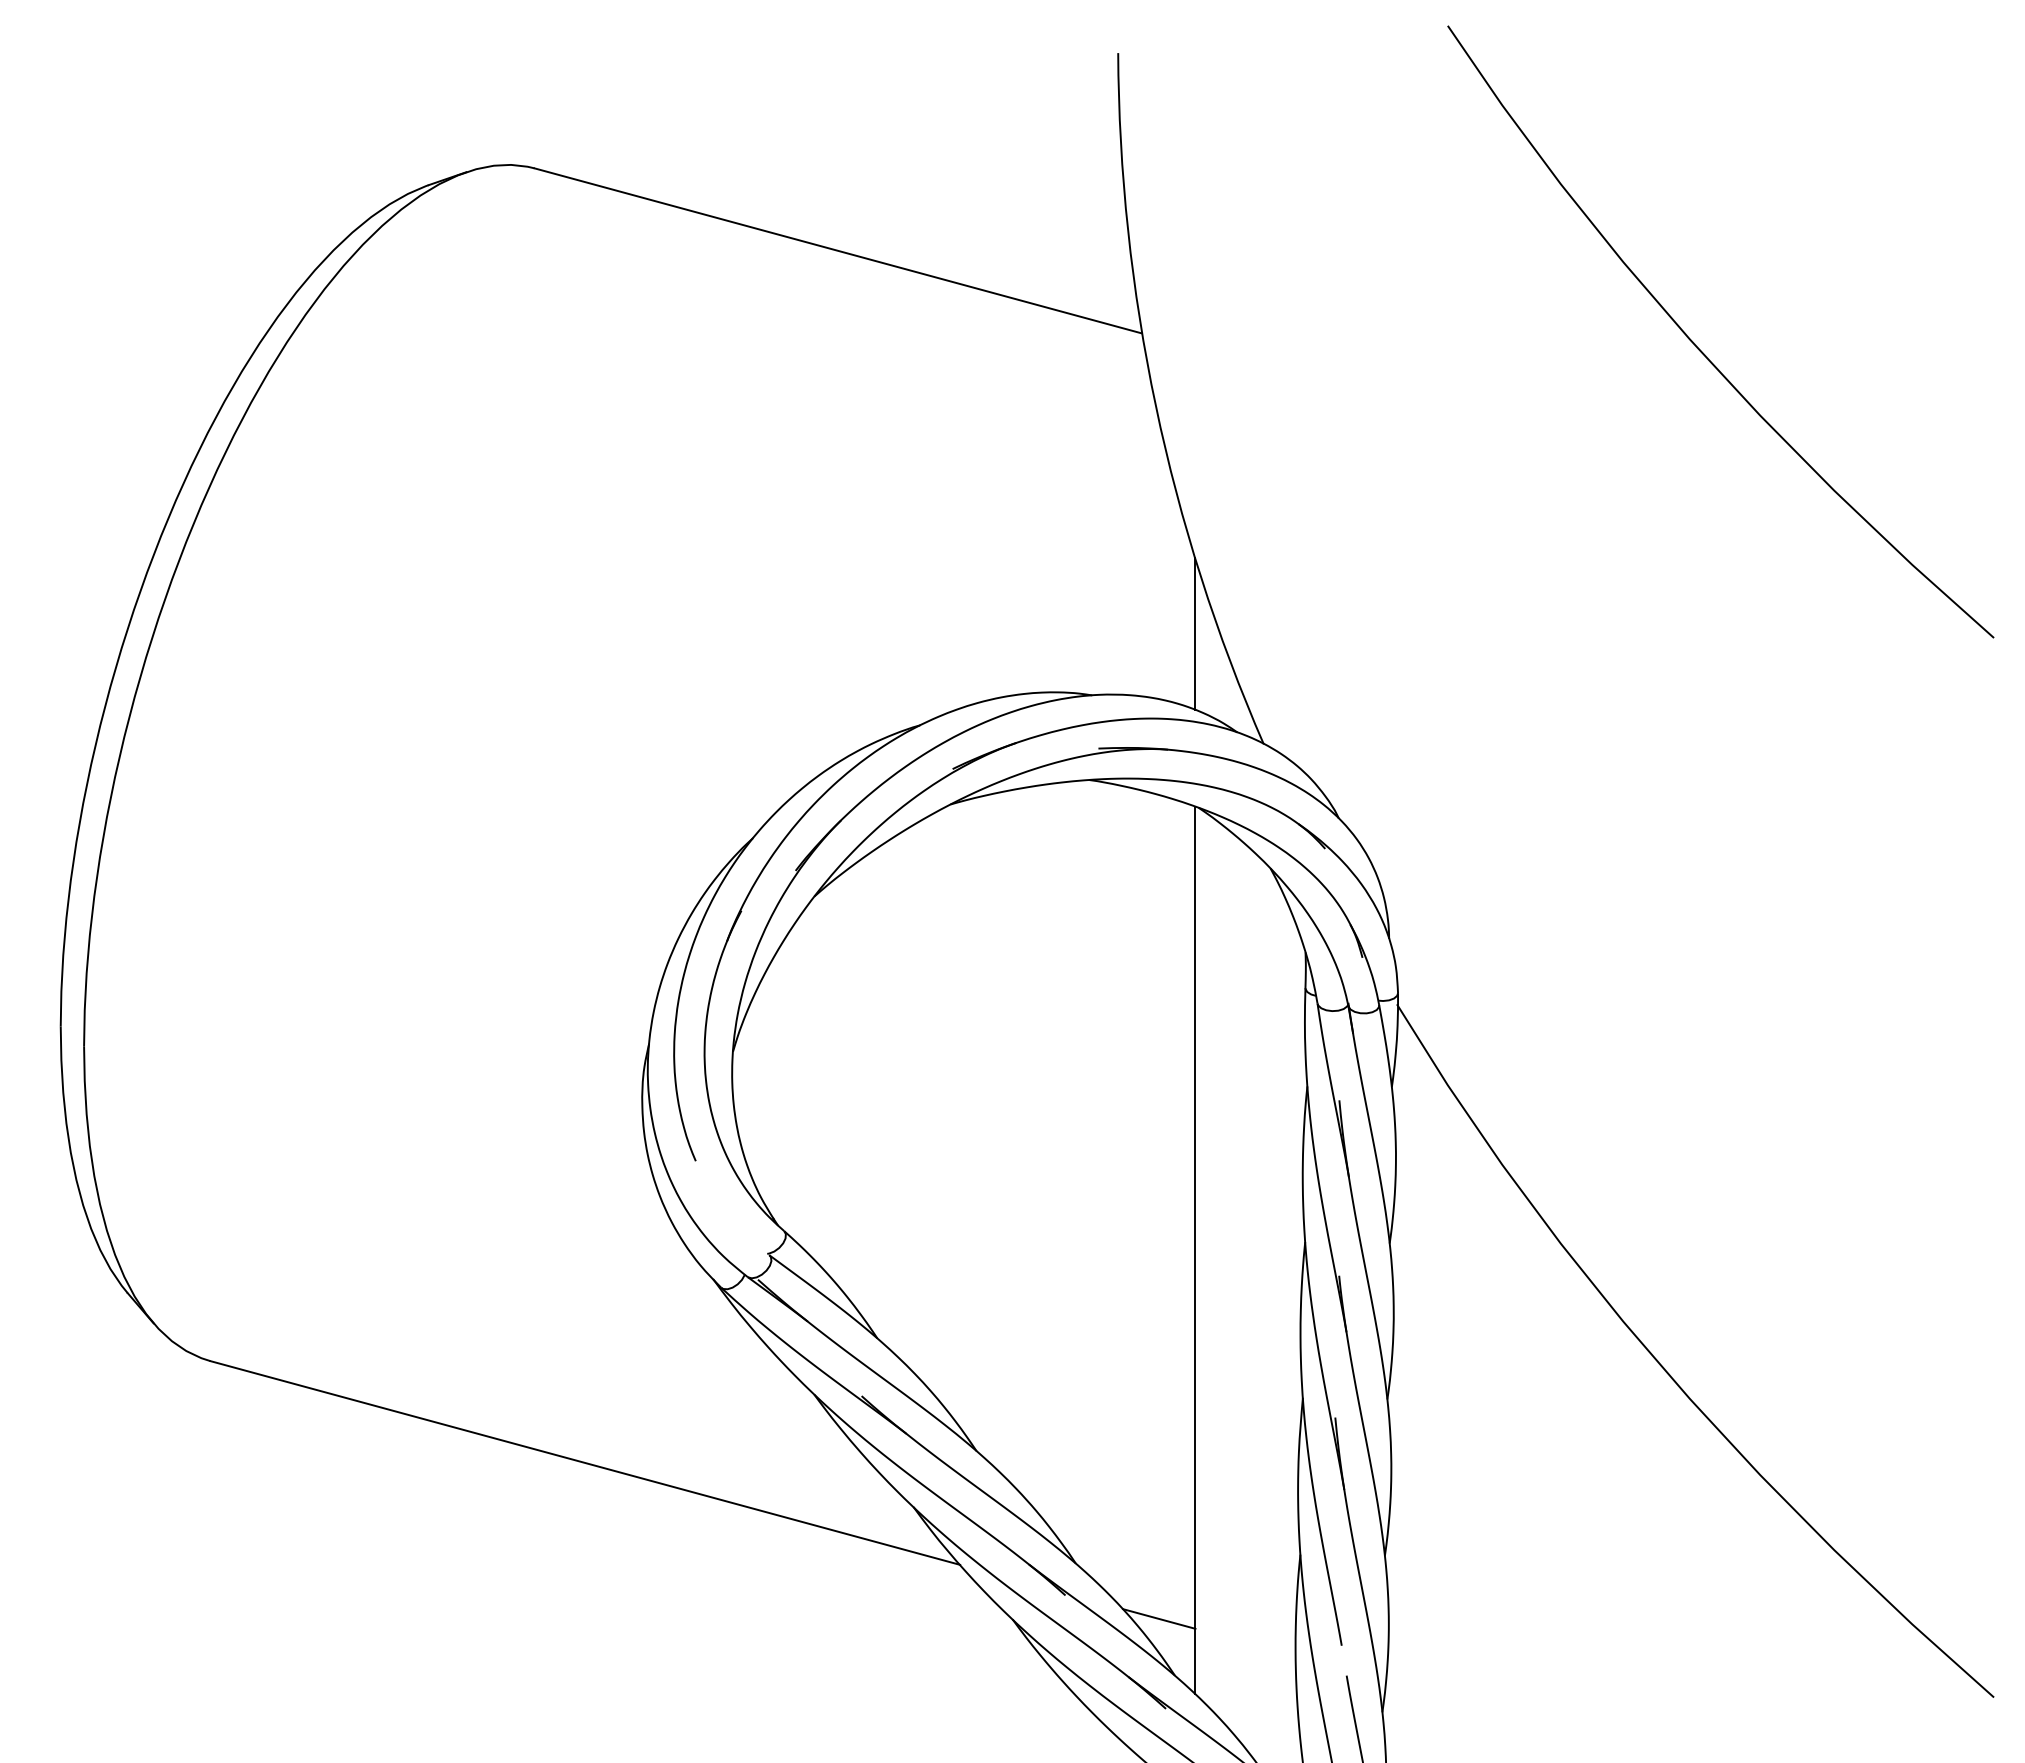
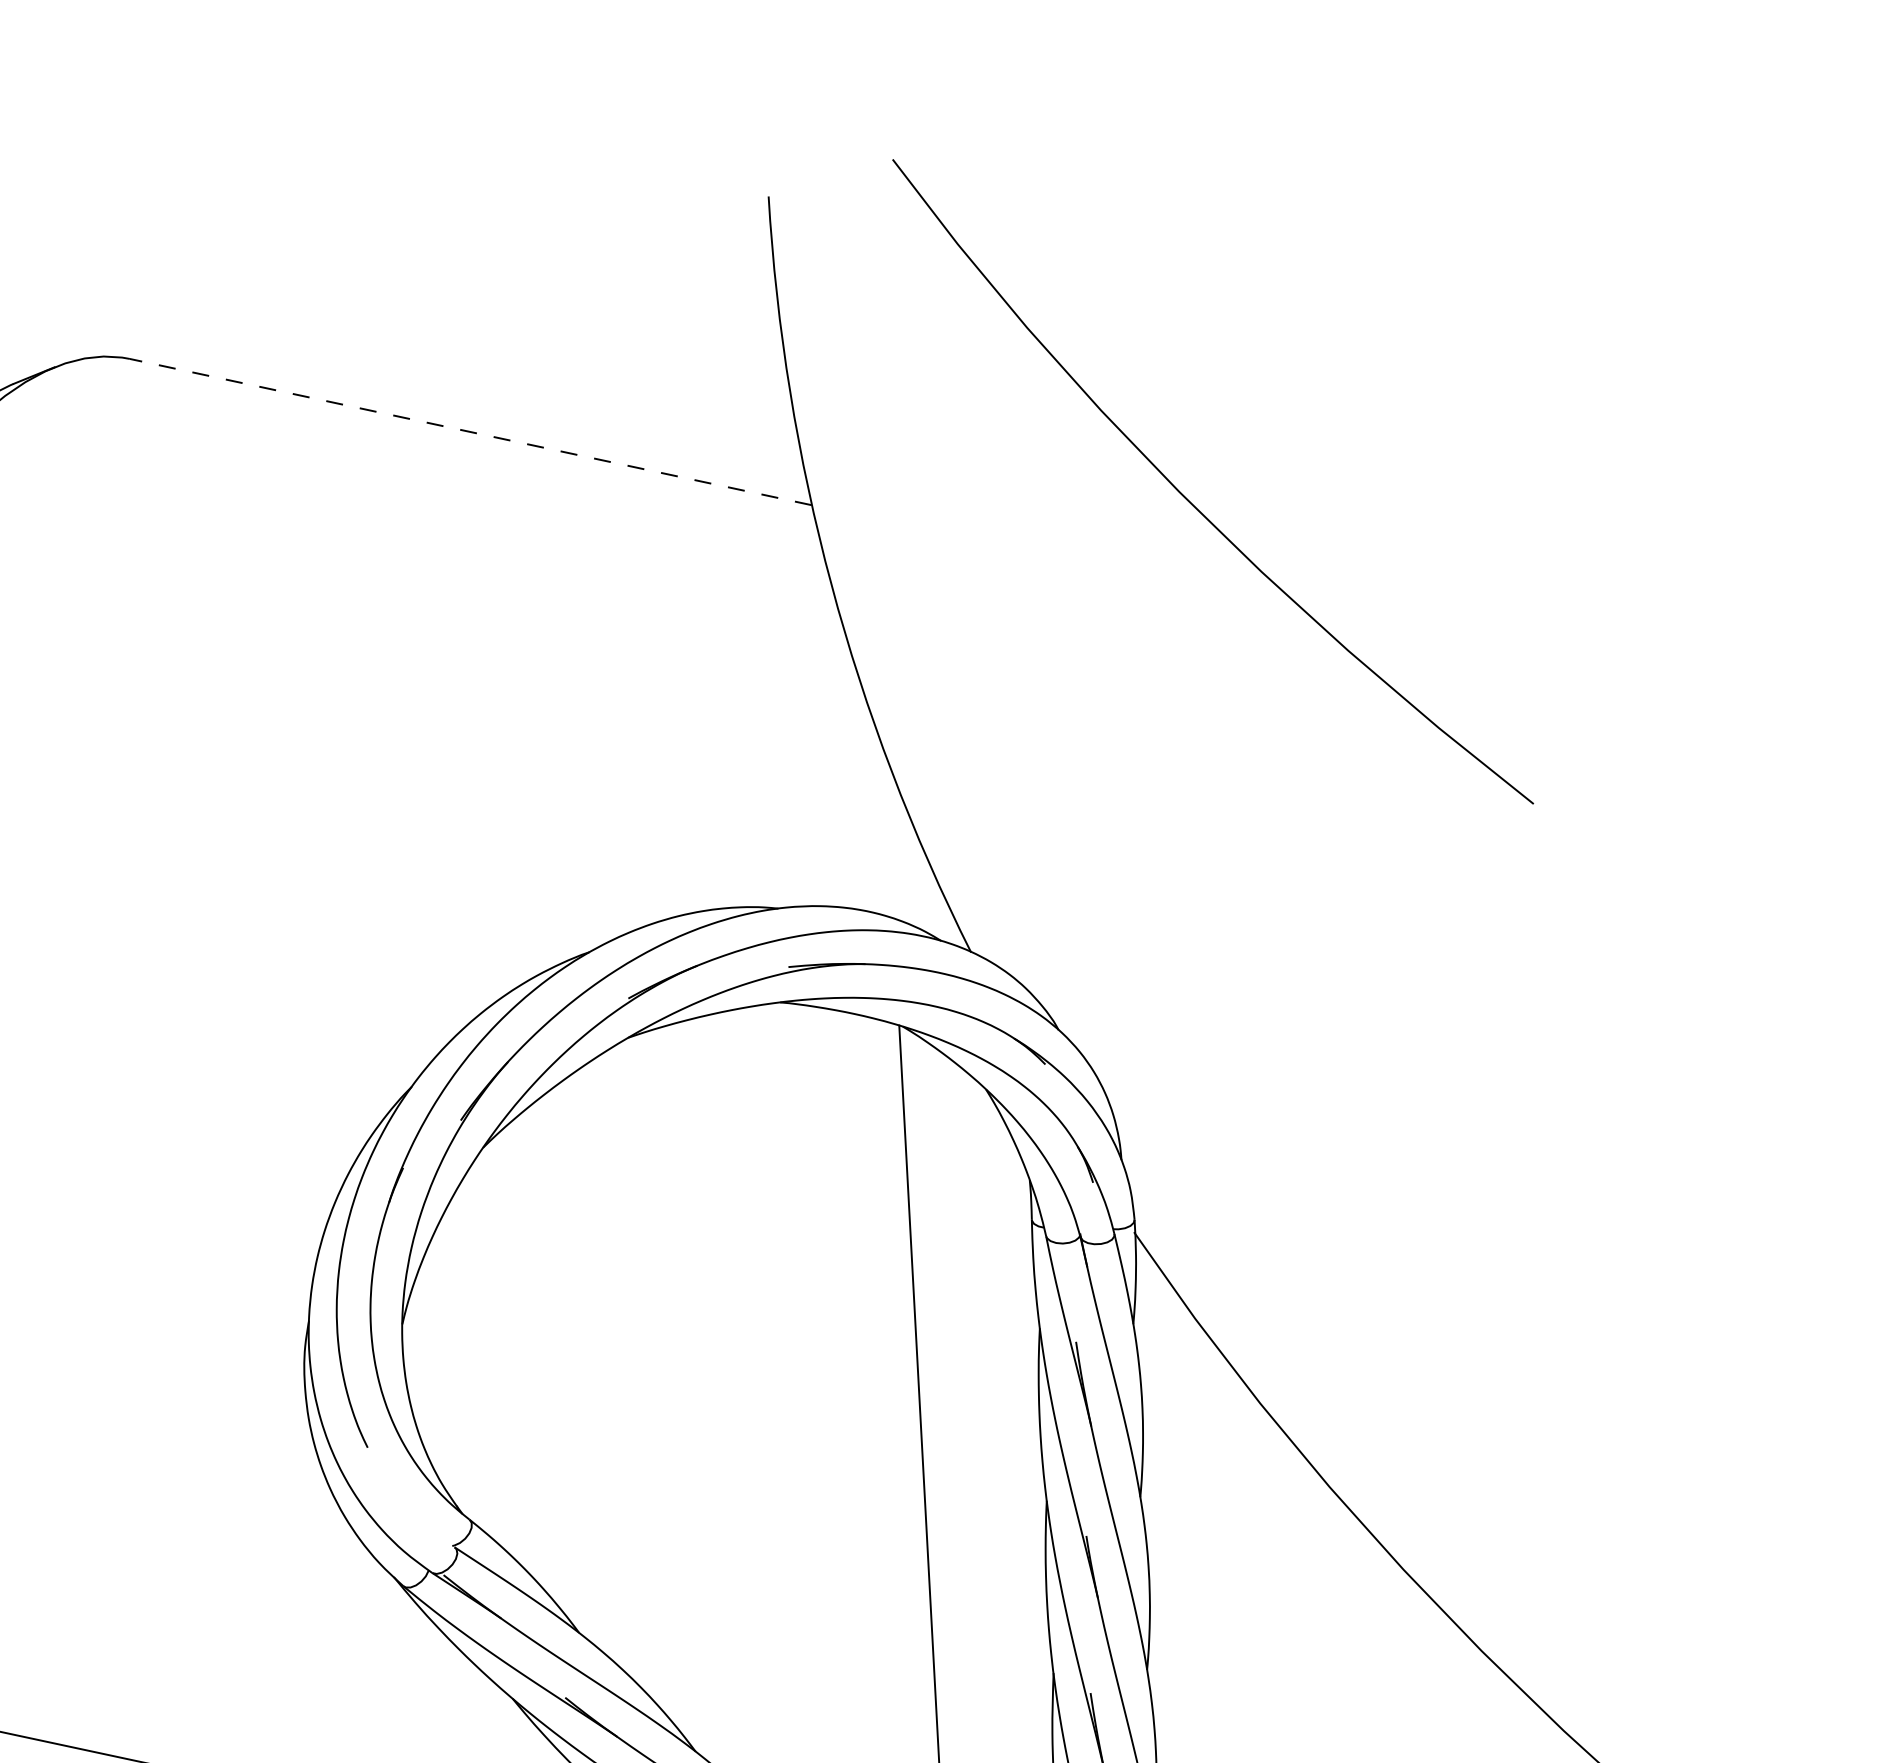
line: (838, 250) -> (471, 431), solid -> dashed
curve: (1701, 350) -> (1192, 503), moved
line: (1195, 633) -> (888, 833), removed

